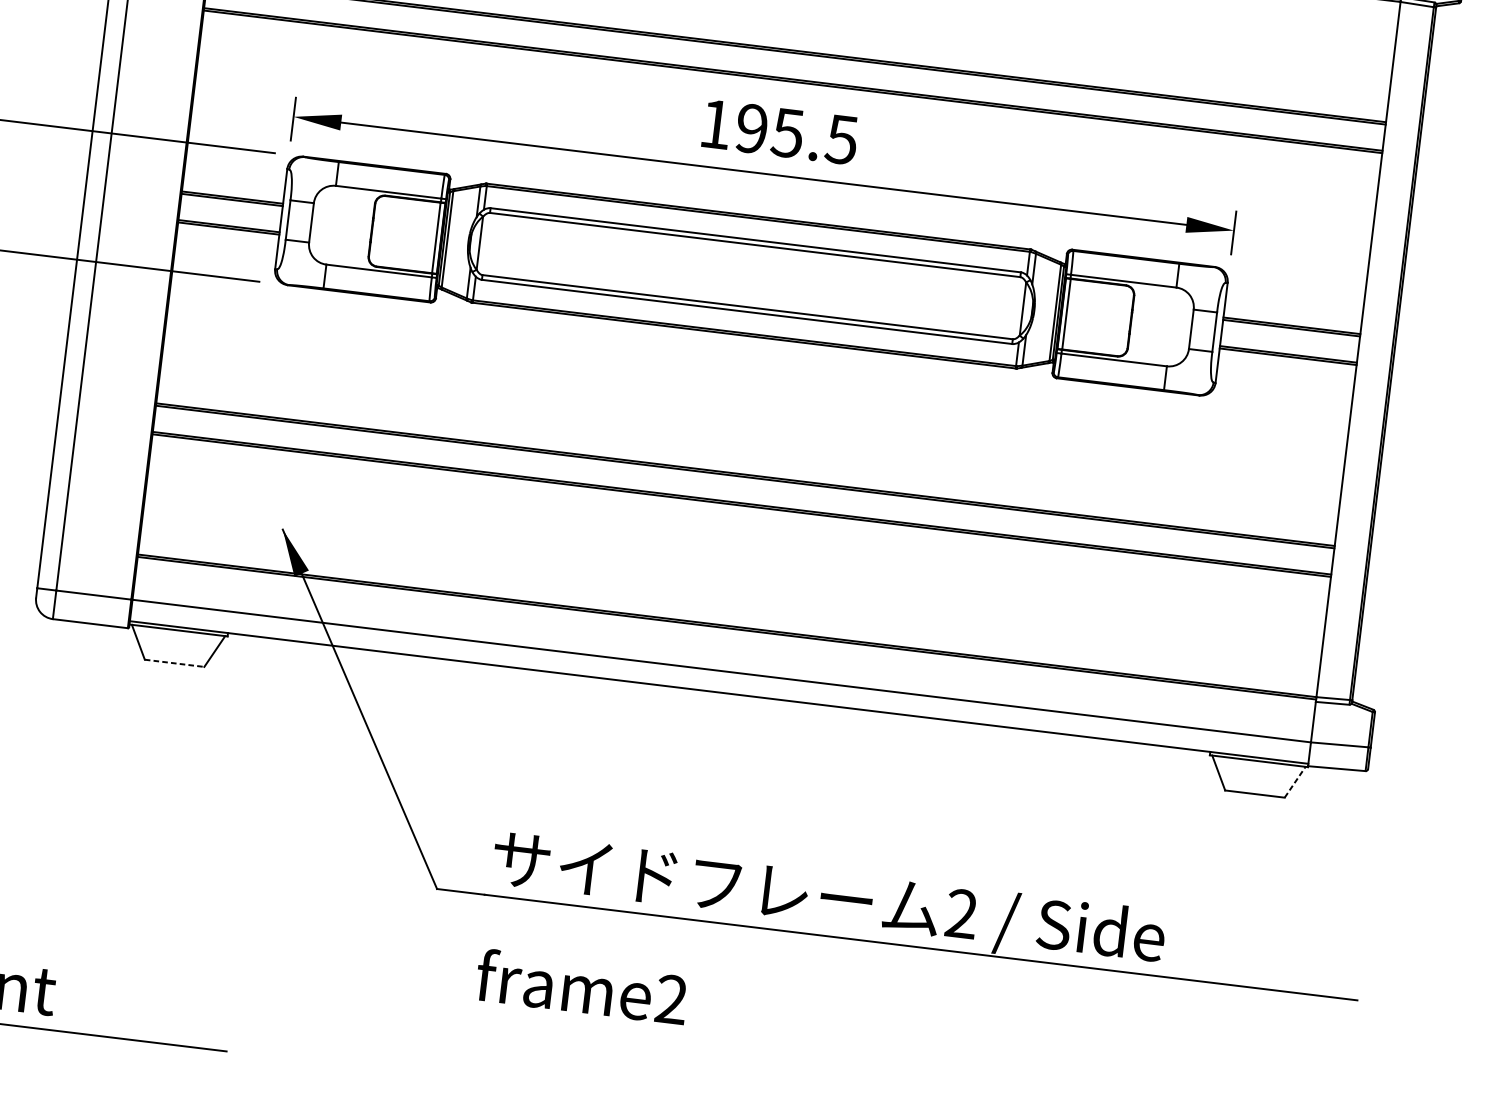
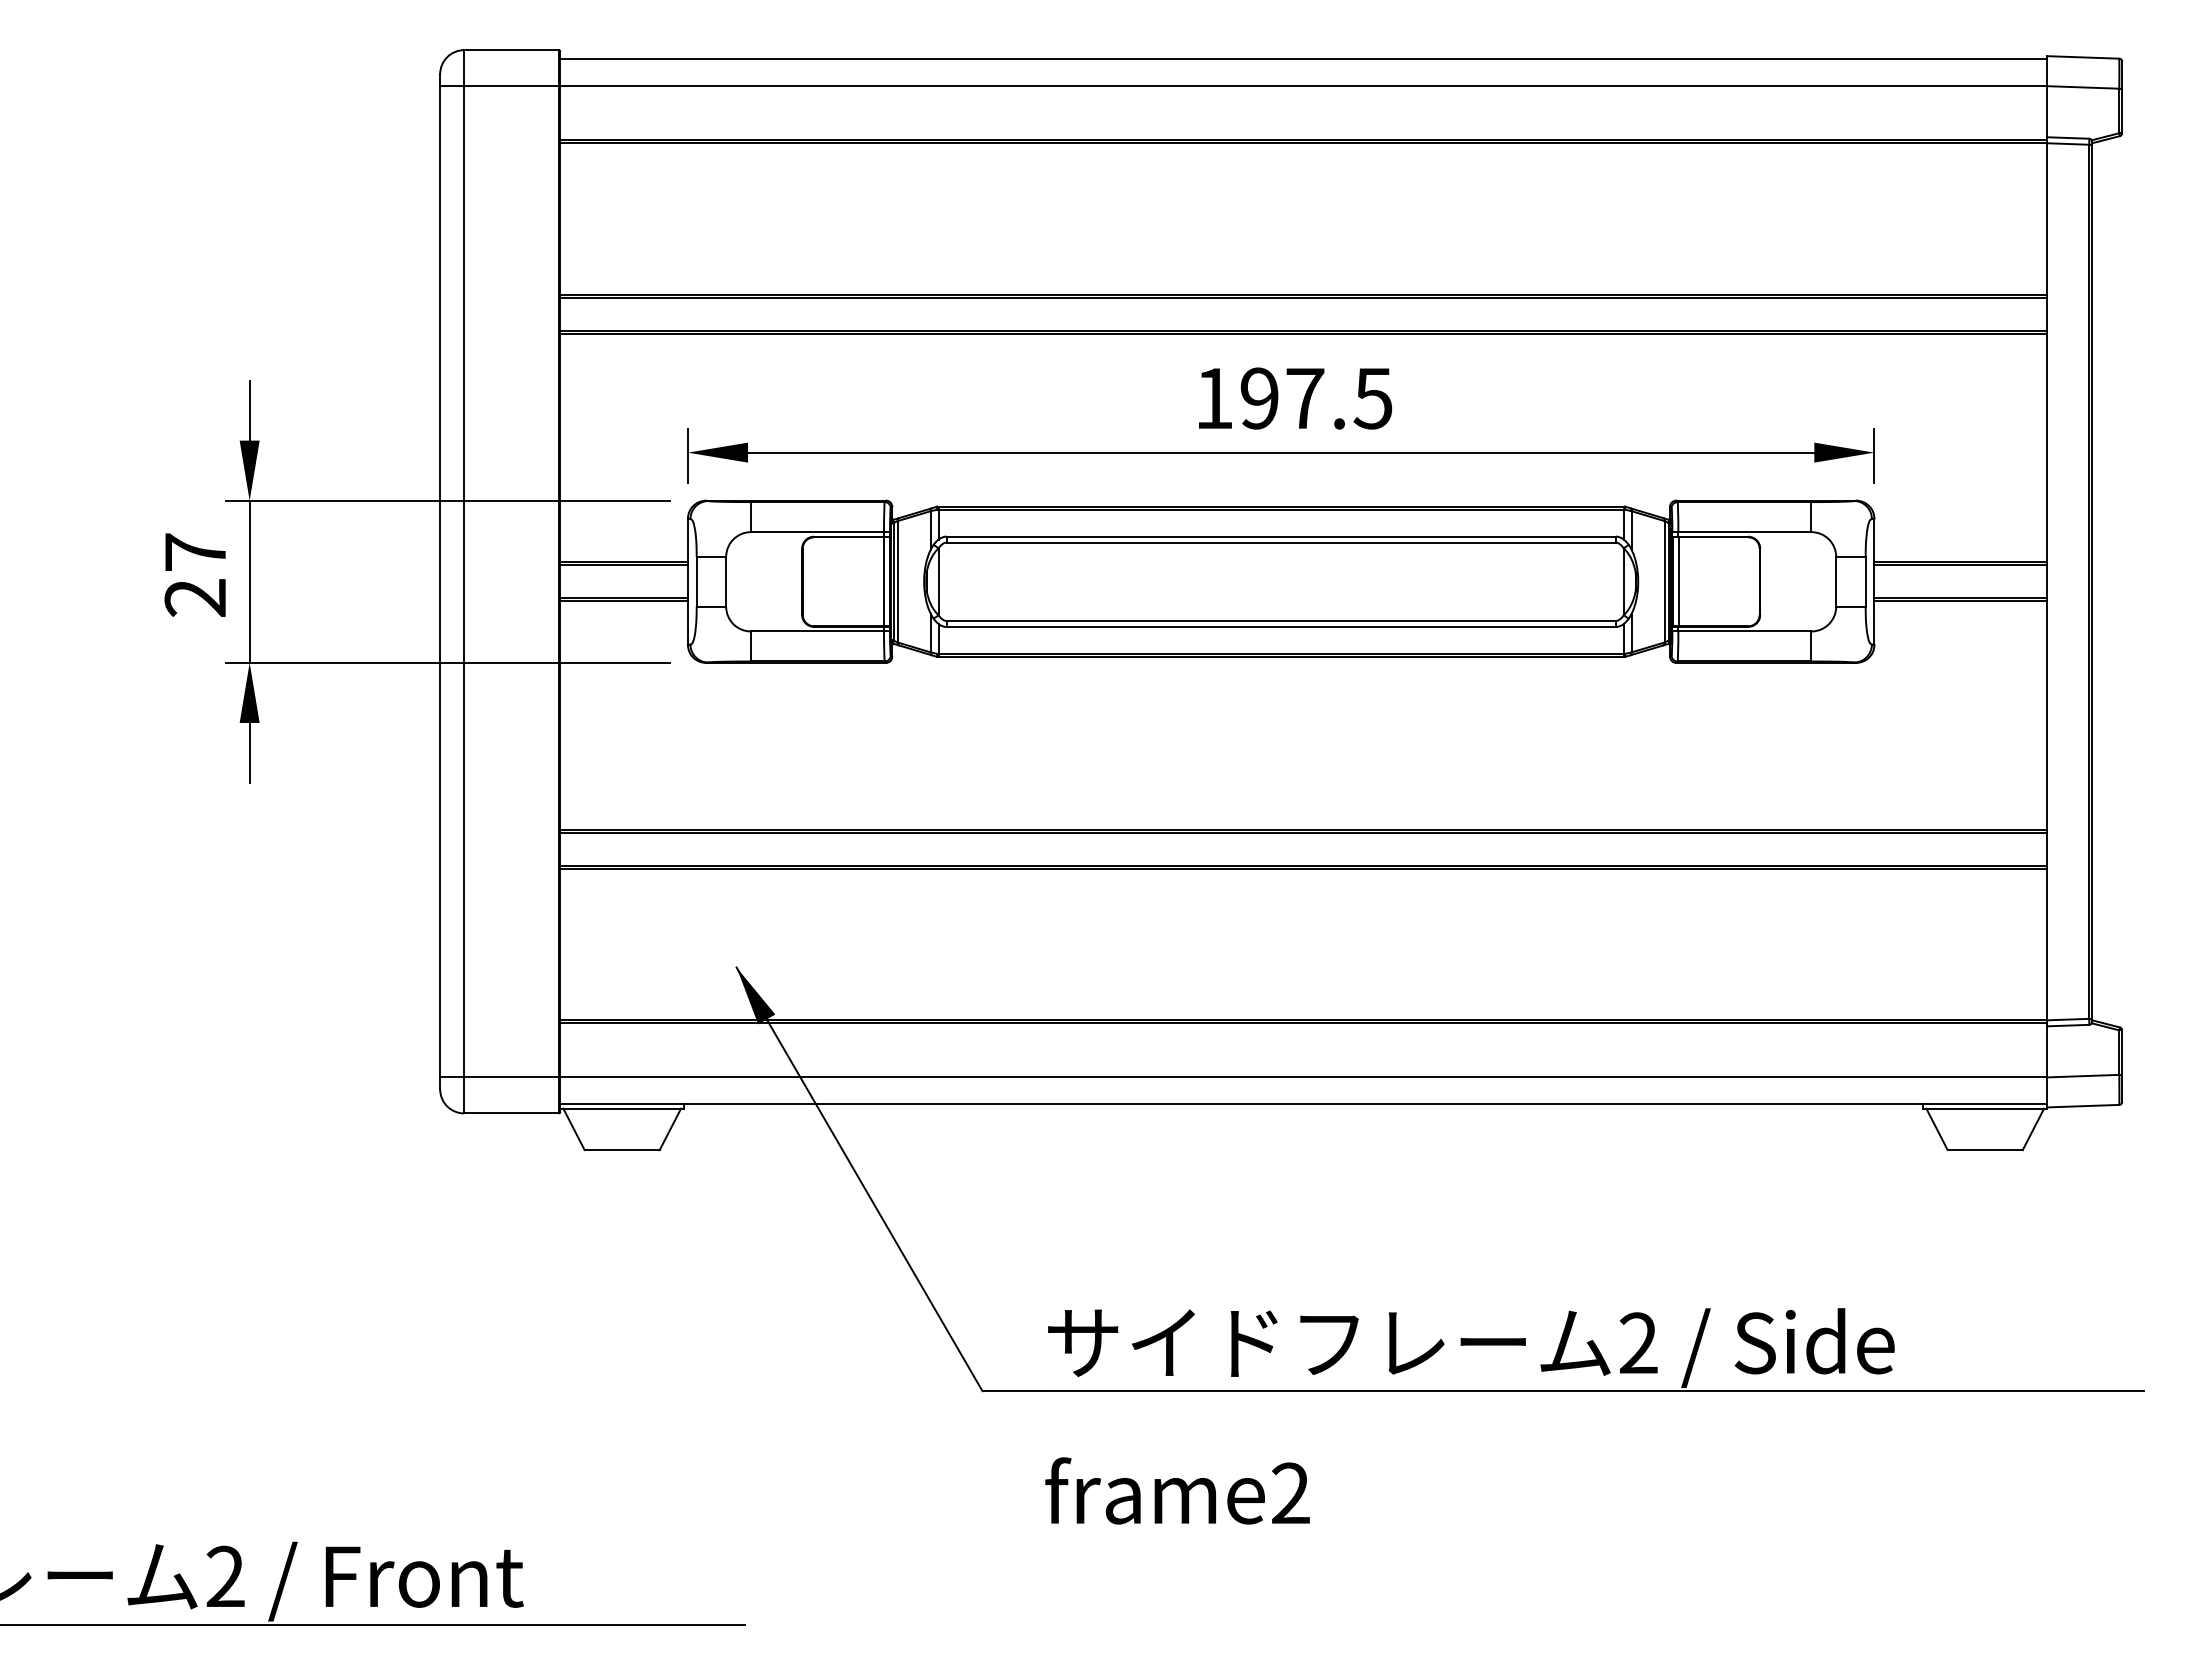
text: (787, 133) -> (1304, 398), 195.5 -> 197.5
line: (174, 663) -> (622, 1150), dashed -> solid
line: (1295, 781) -> (2033, 1128), dashed -> solid

